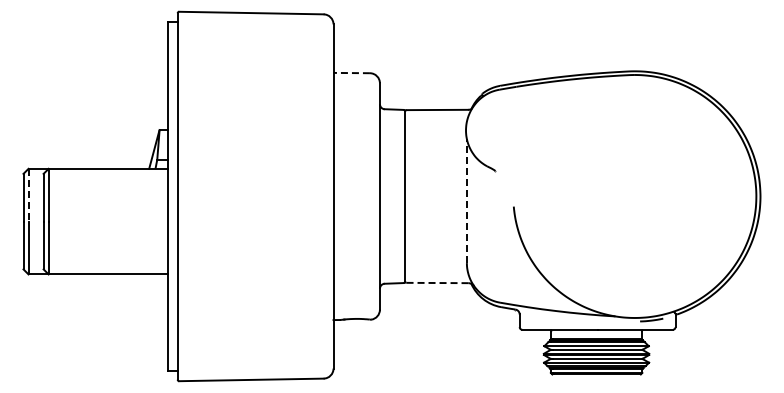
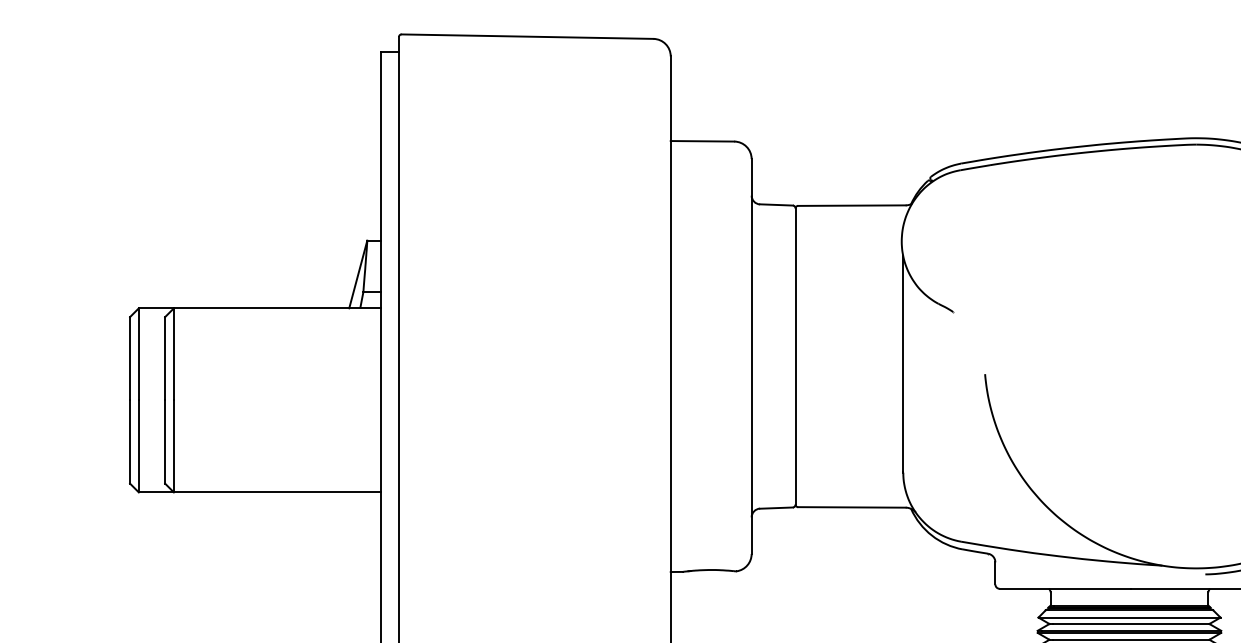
line: (351, 73) -> (702, 142), dashed -> solid
line: (28, 195) -> (138, 354), dashed -> solid
line: (466, 200) -> (902, 363), dashed -> solid
line: (437, 283) -> (852, 508), dashed -> solid

